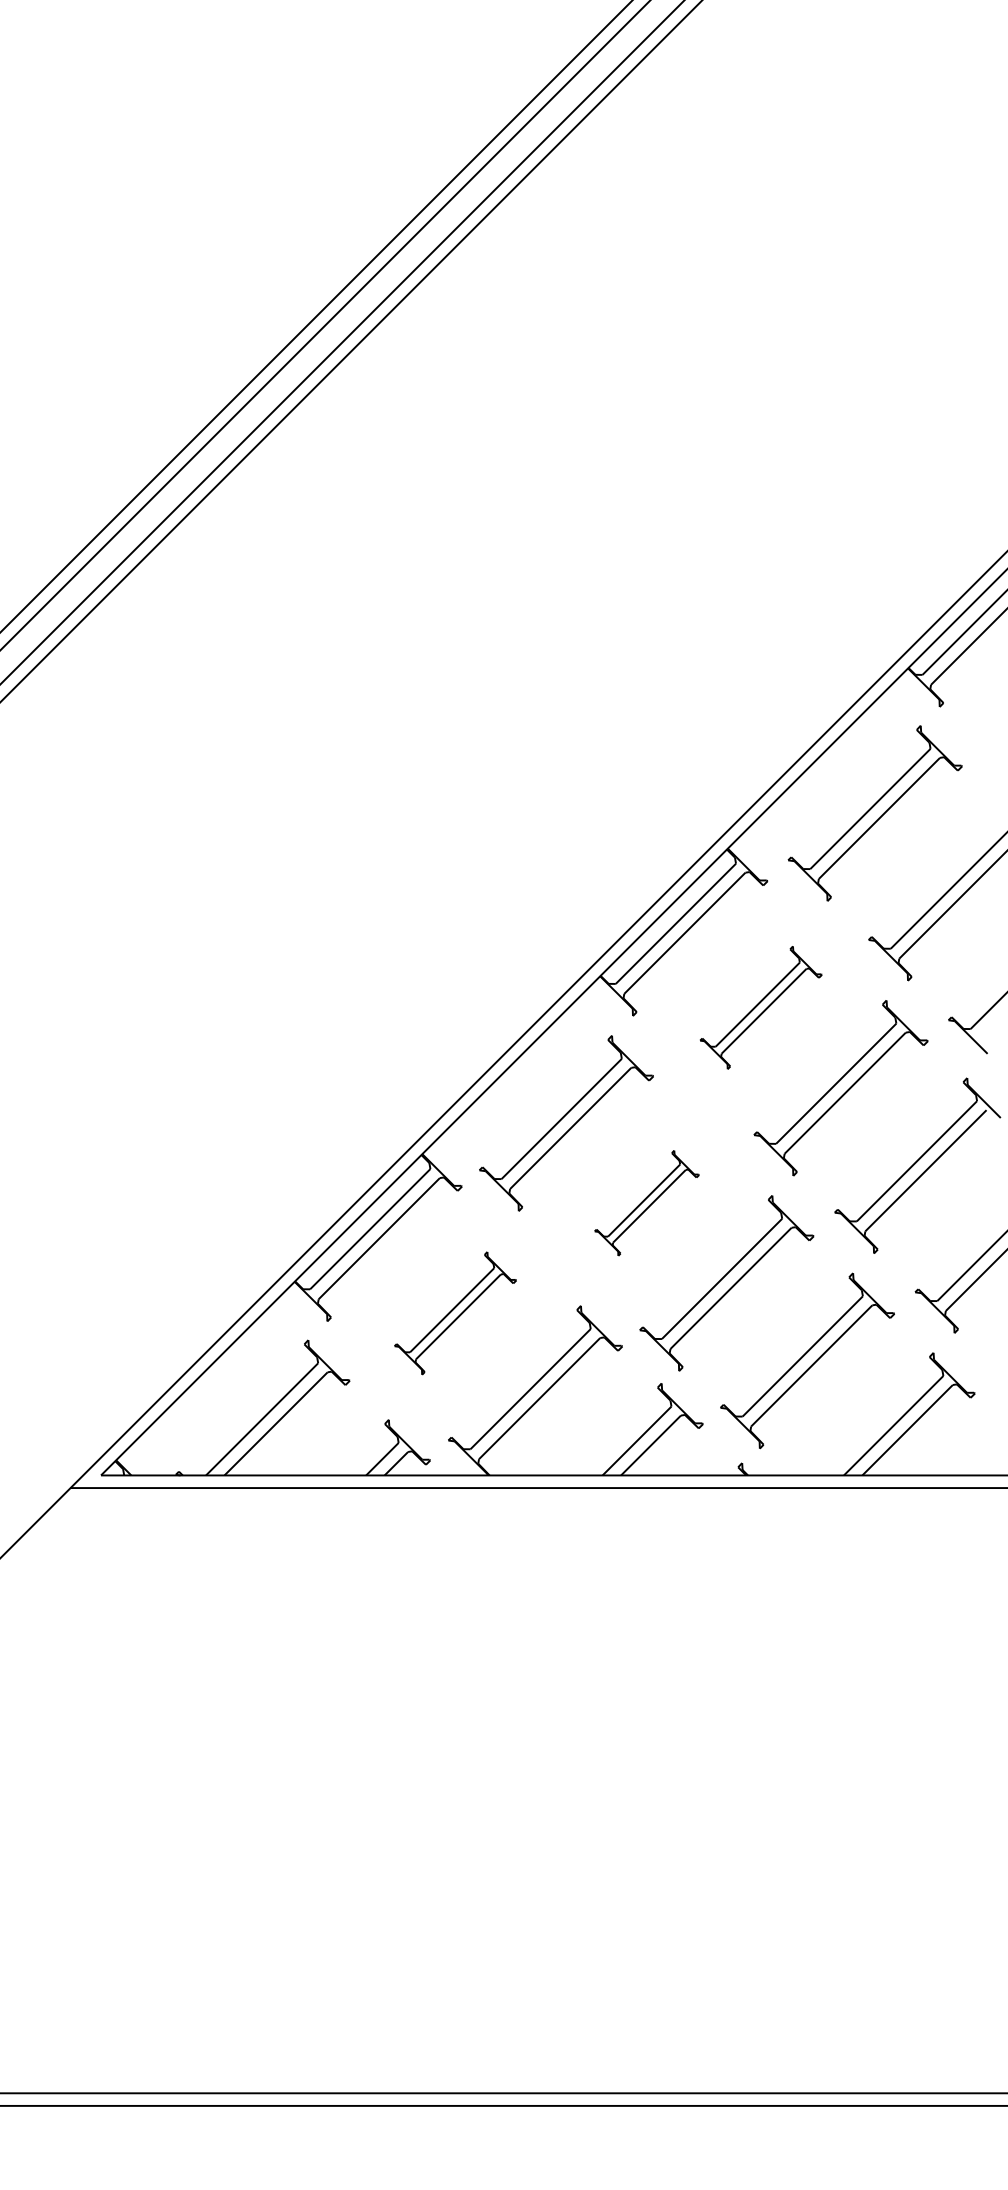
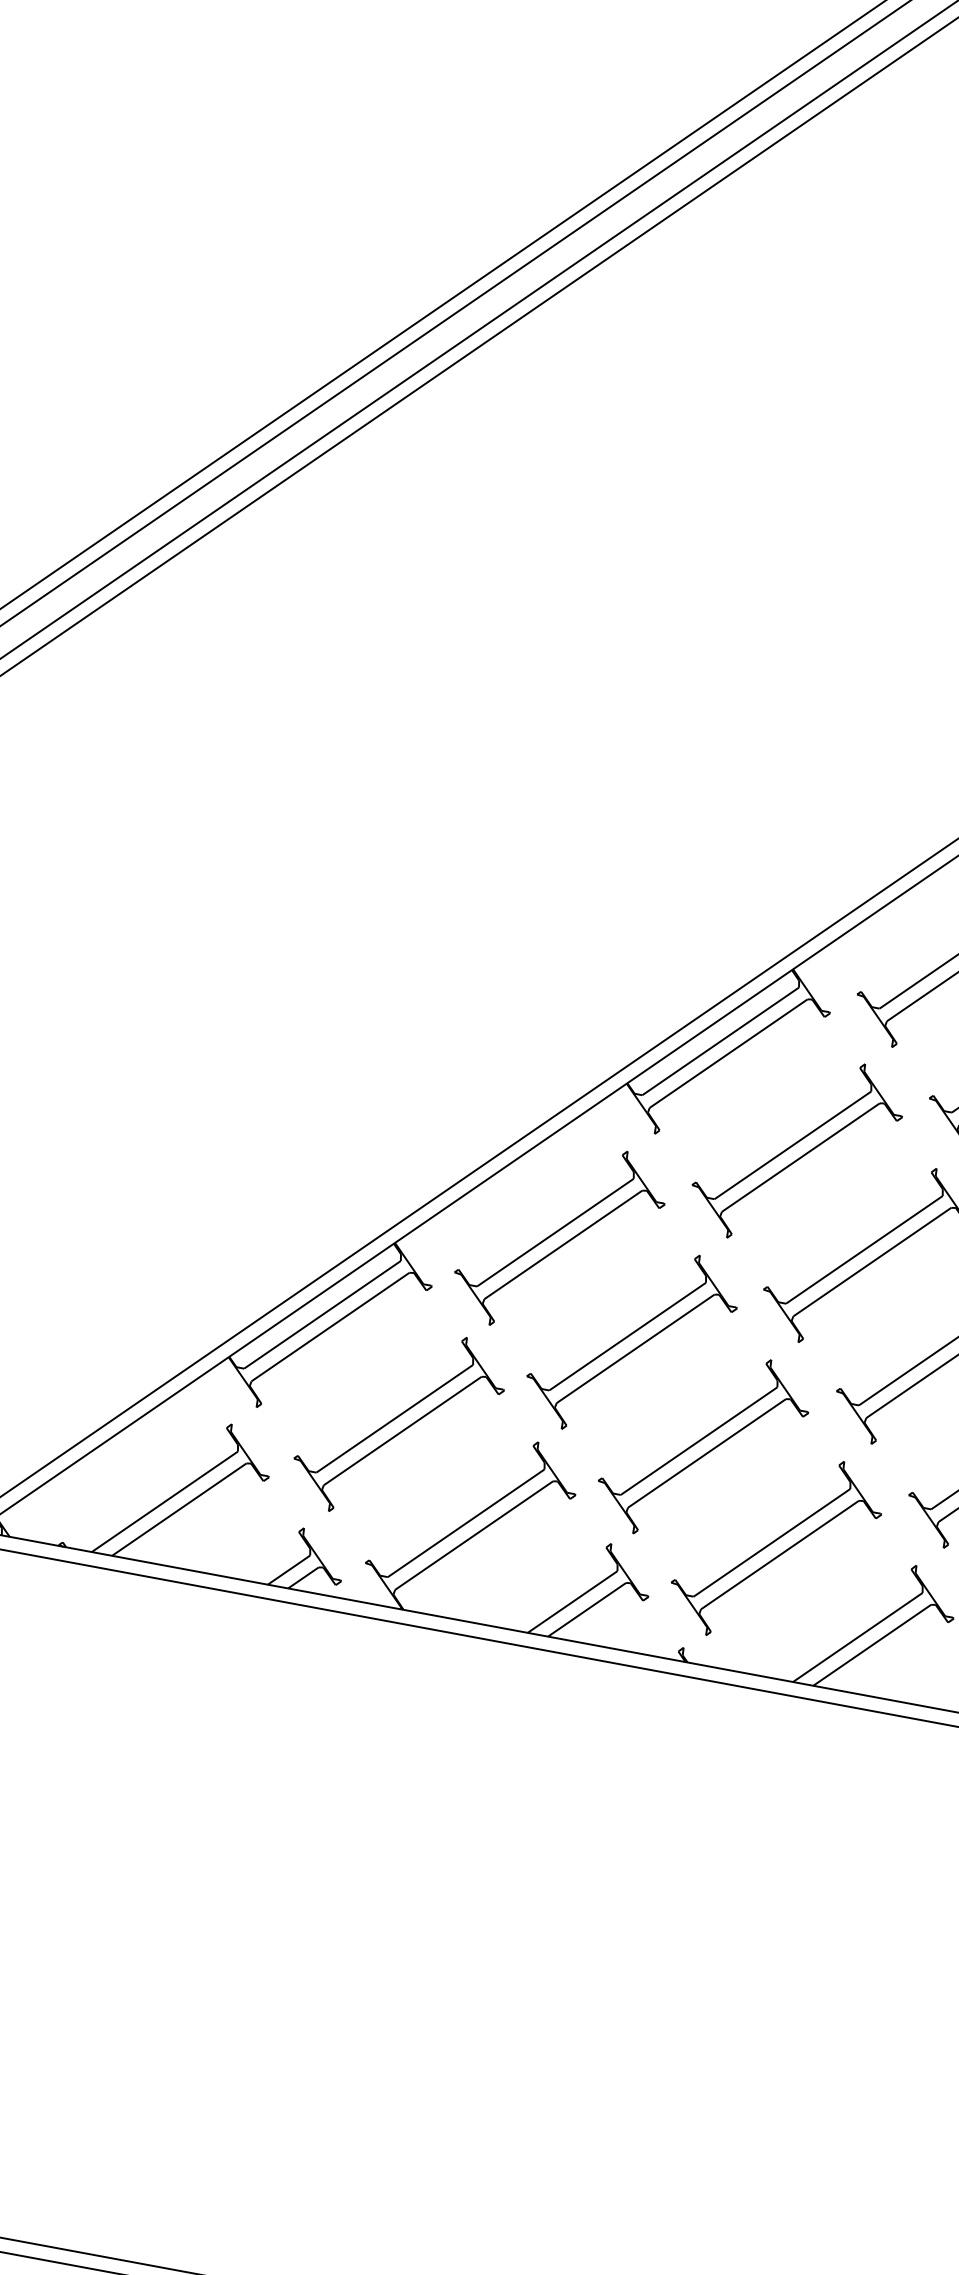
part: (760, 1007) -> (796, 1150), size x1.43
part: (646, 1203) -> (631, 1342), size x1.67
part: (455, 1313) -> (399, 1424), size x1.43

